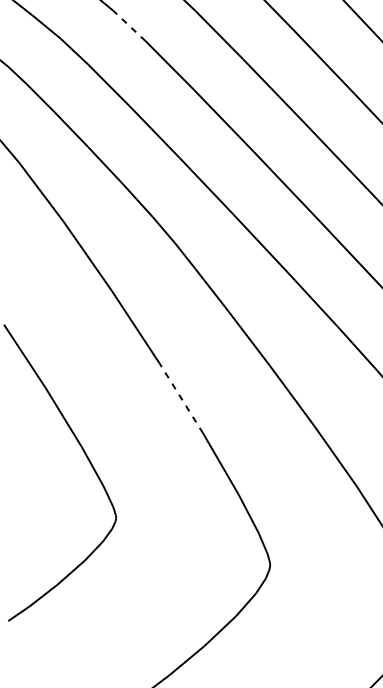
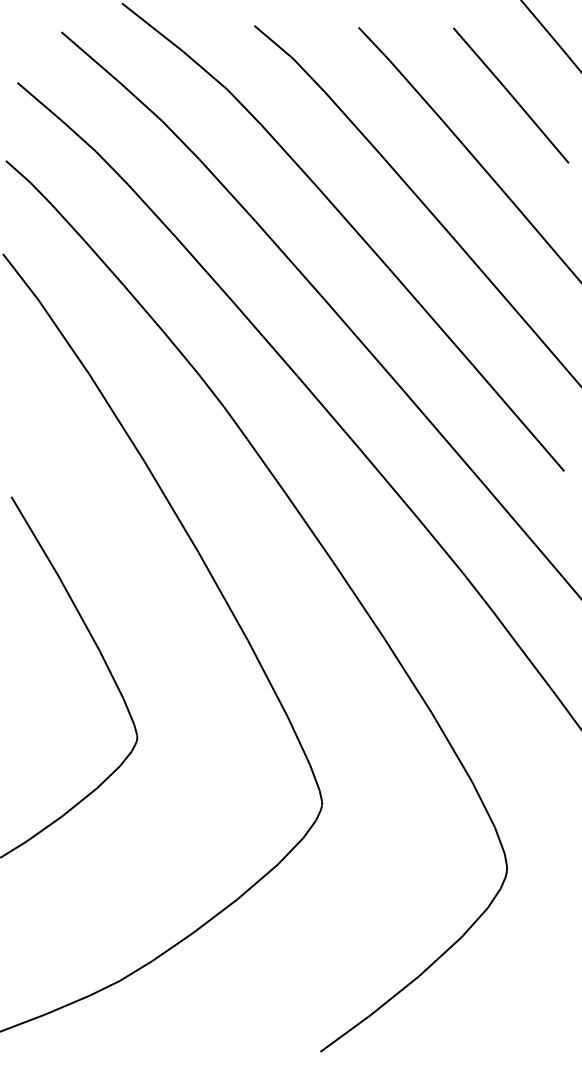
line: (129, 25) -> (180, 139), dashed -> solid
line: (180, 397) -> (222, 595), dashed -> solid

